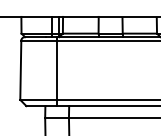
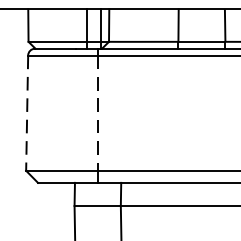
line: (20, 70) -> (26, 113), solid -> dashed
line: (57, 70) -> (98, 113), solid -> dashed

